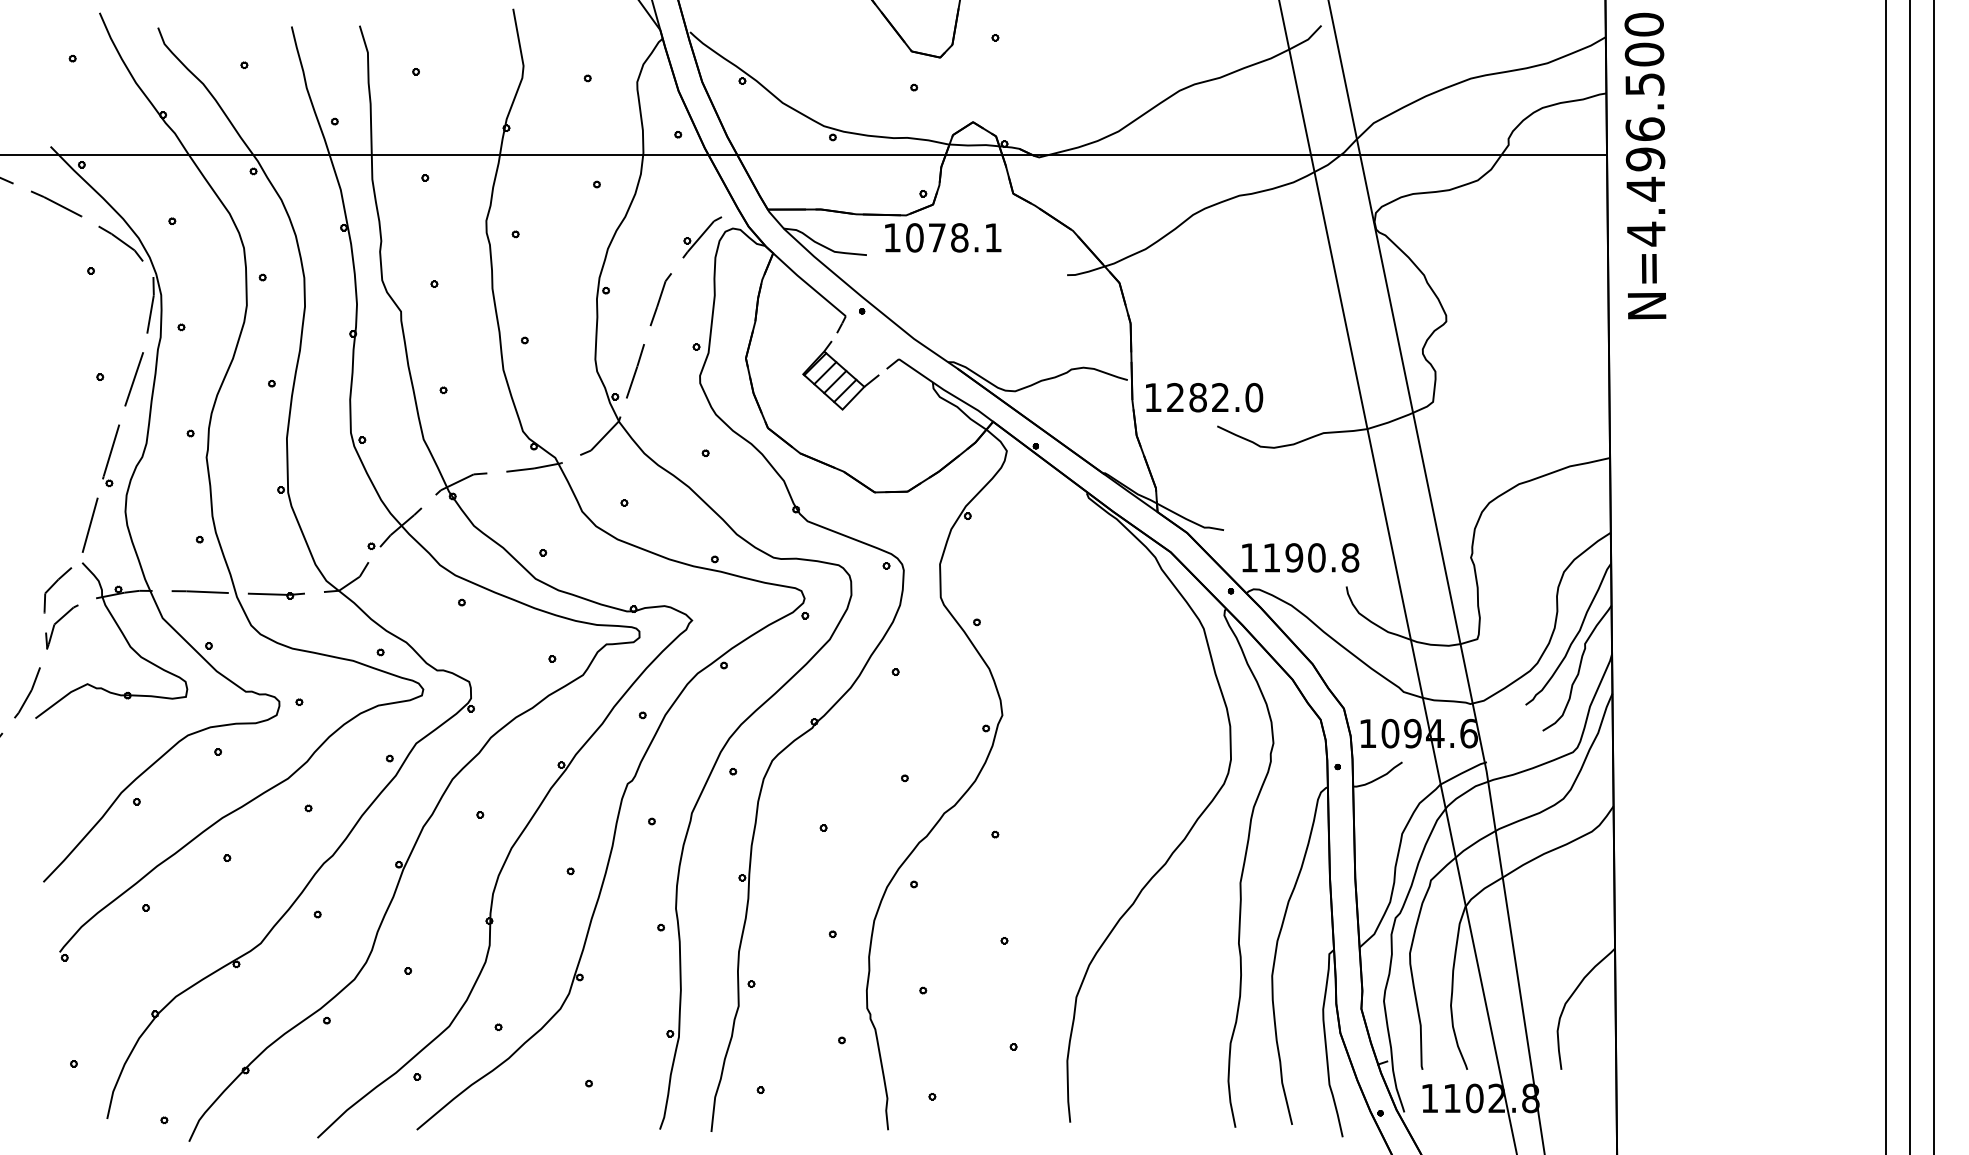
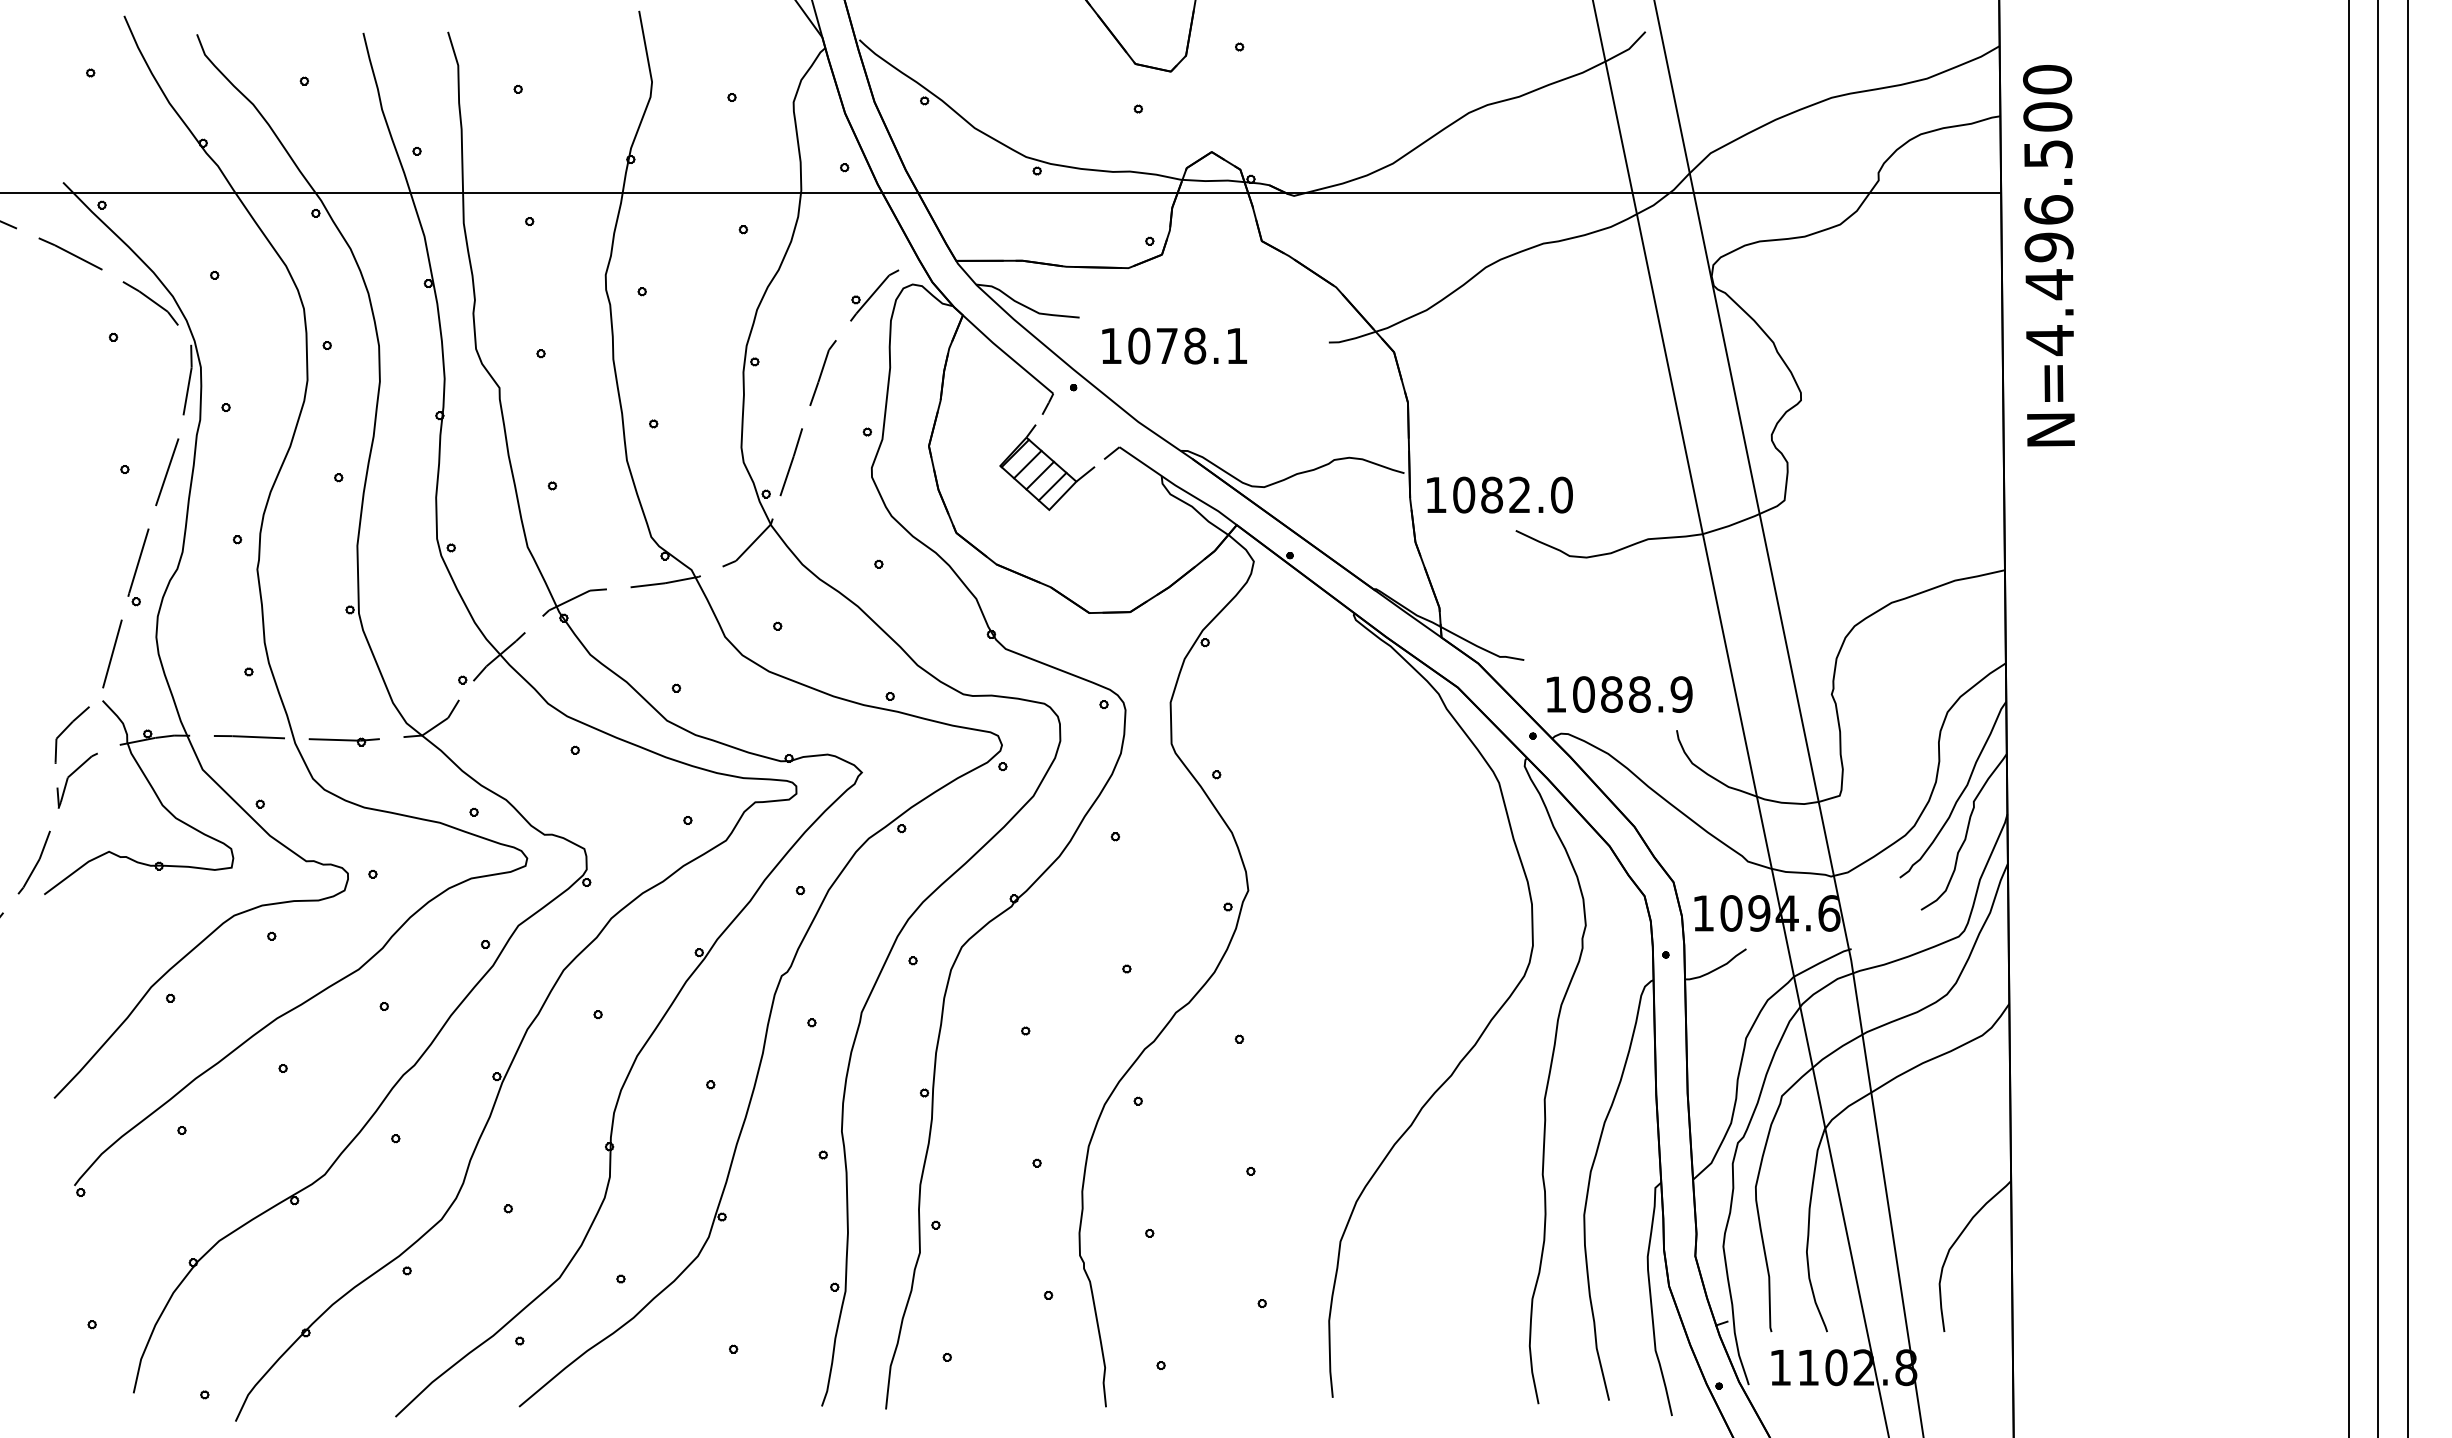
text: (1645, 165) -> (2048, 255), moved
text: (943, 237) -> (1174, 345), moved
text: (1176, 397) -> (1464, 494), 1282.0 -> 1082.0
text: (1310, 557) -> (1632, 694), 1190.8 -> 1088.9

